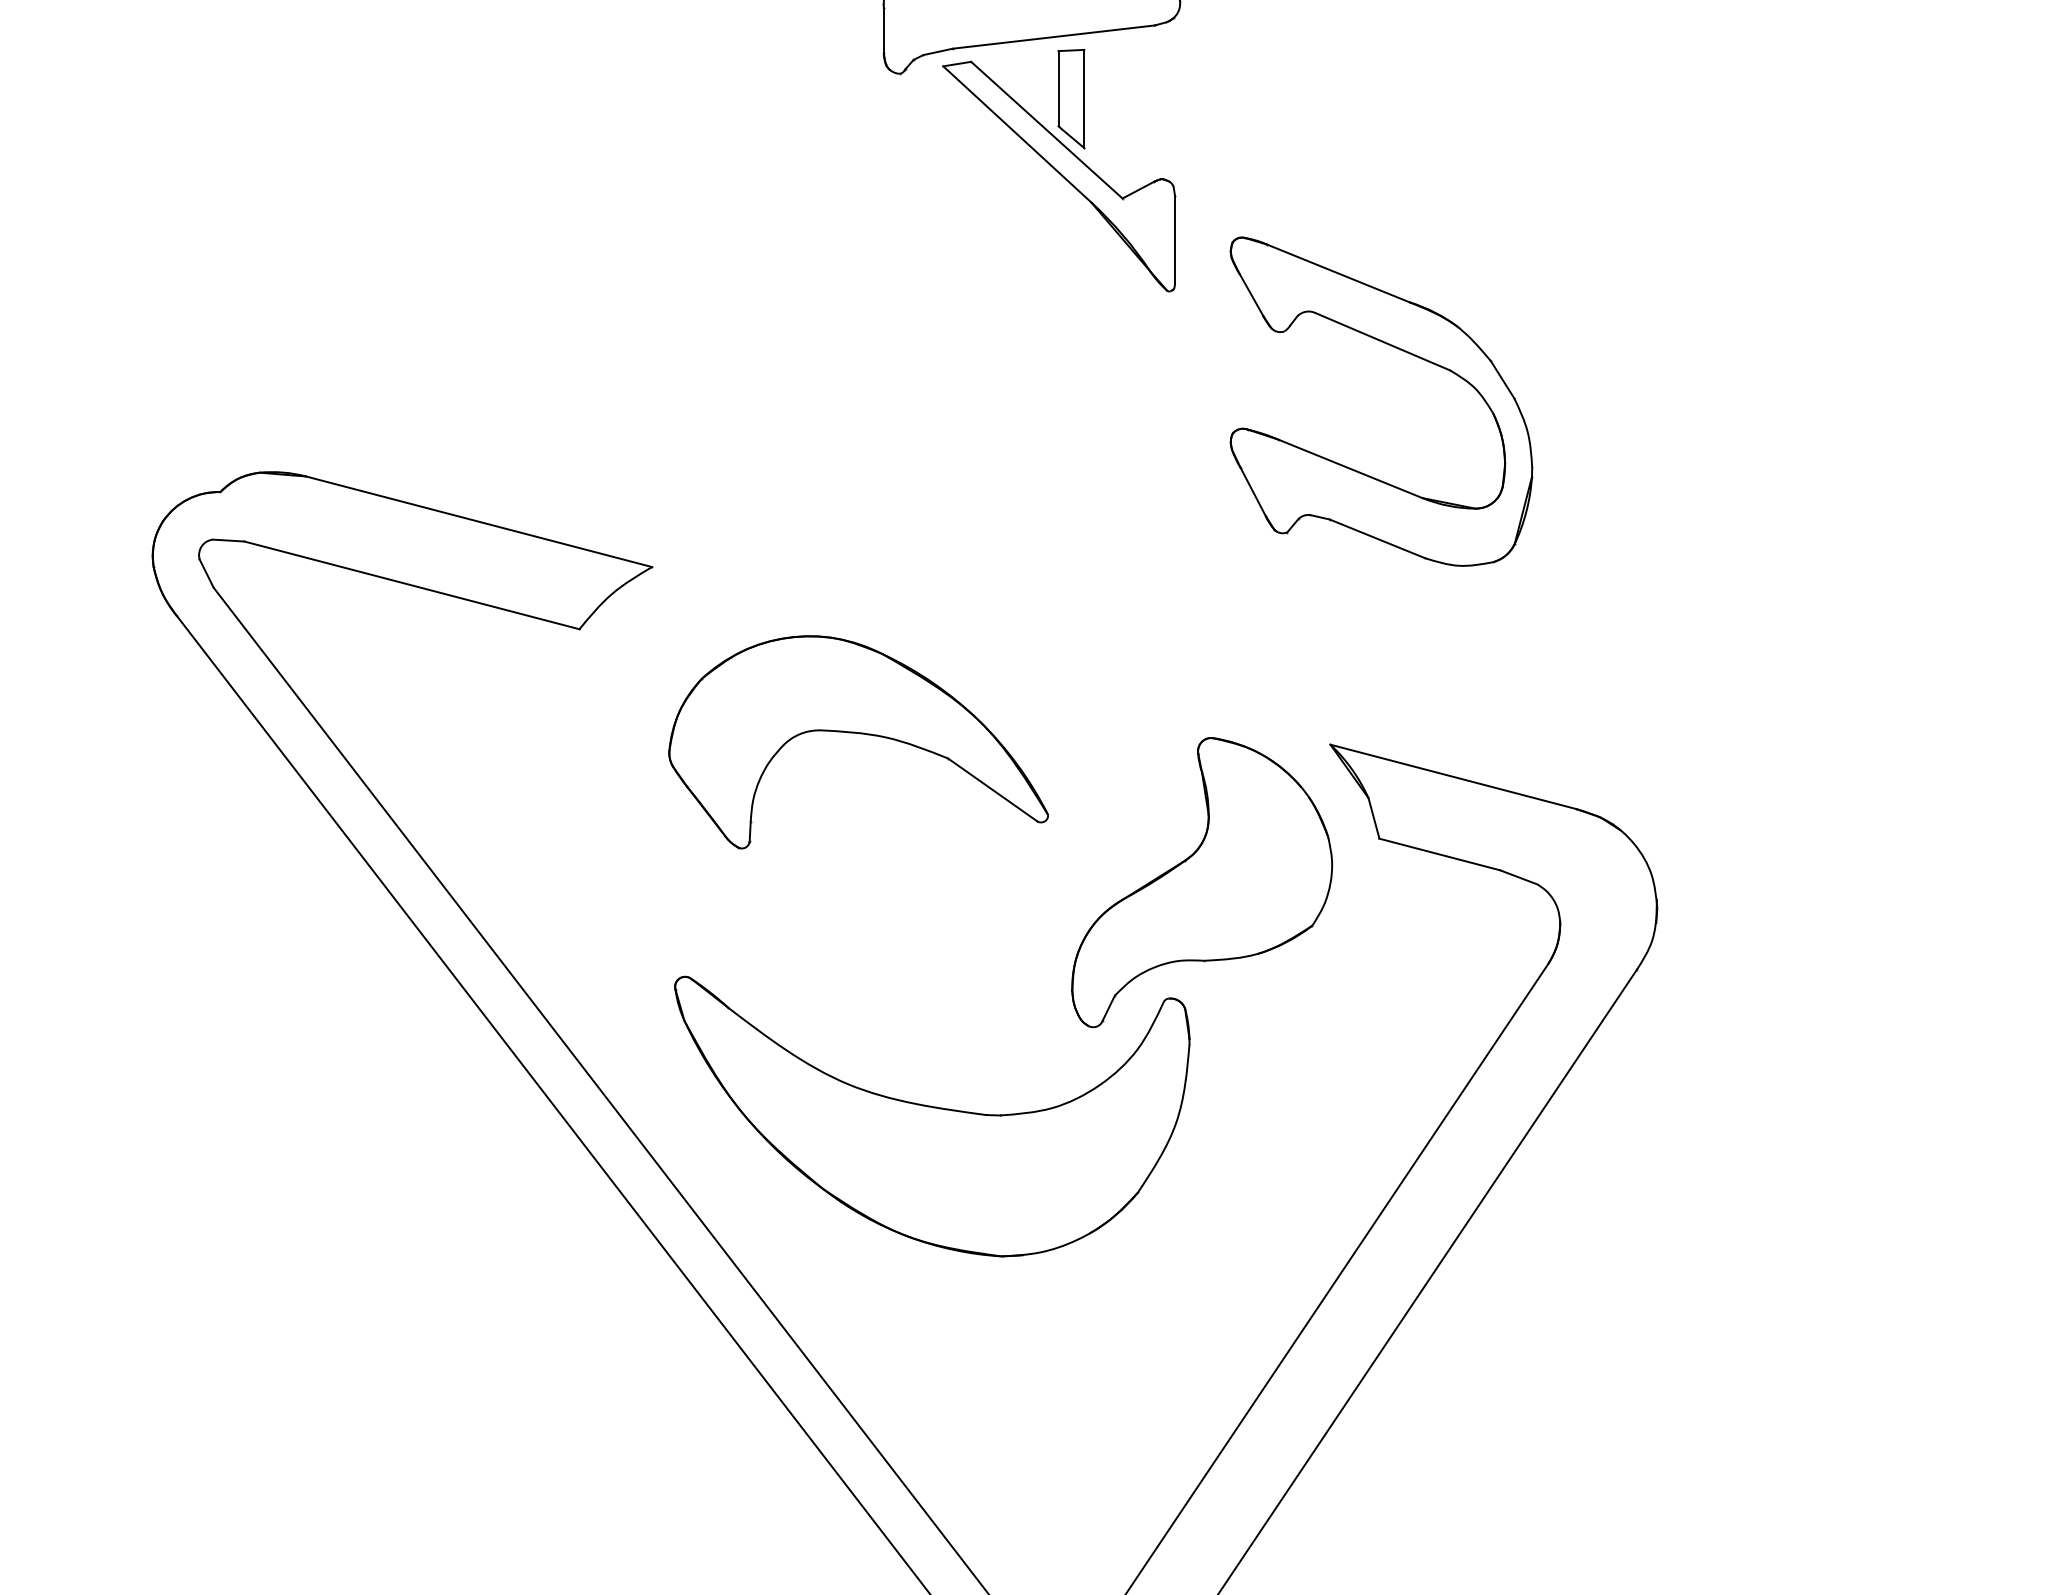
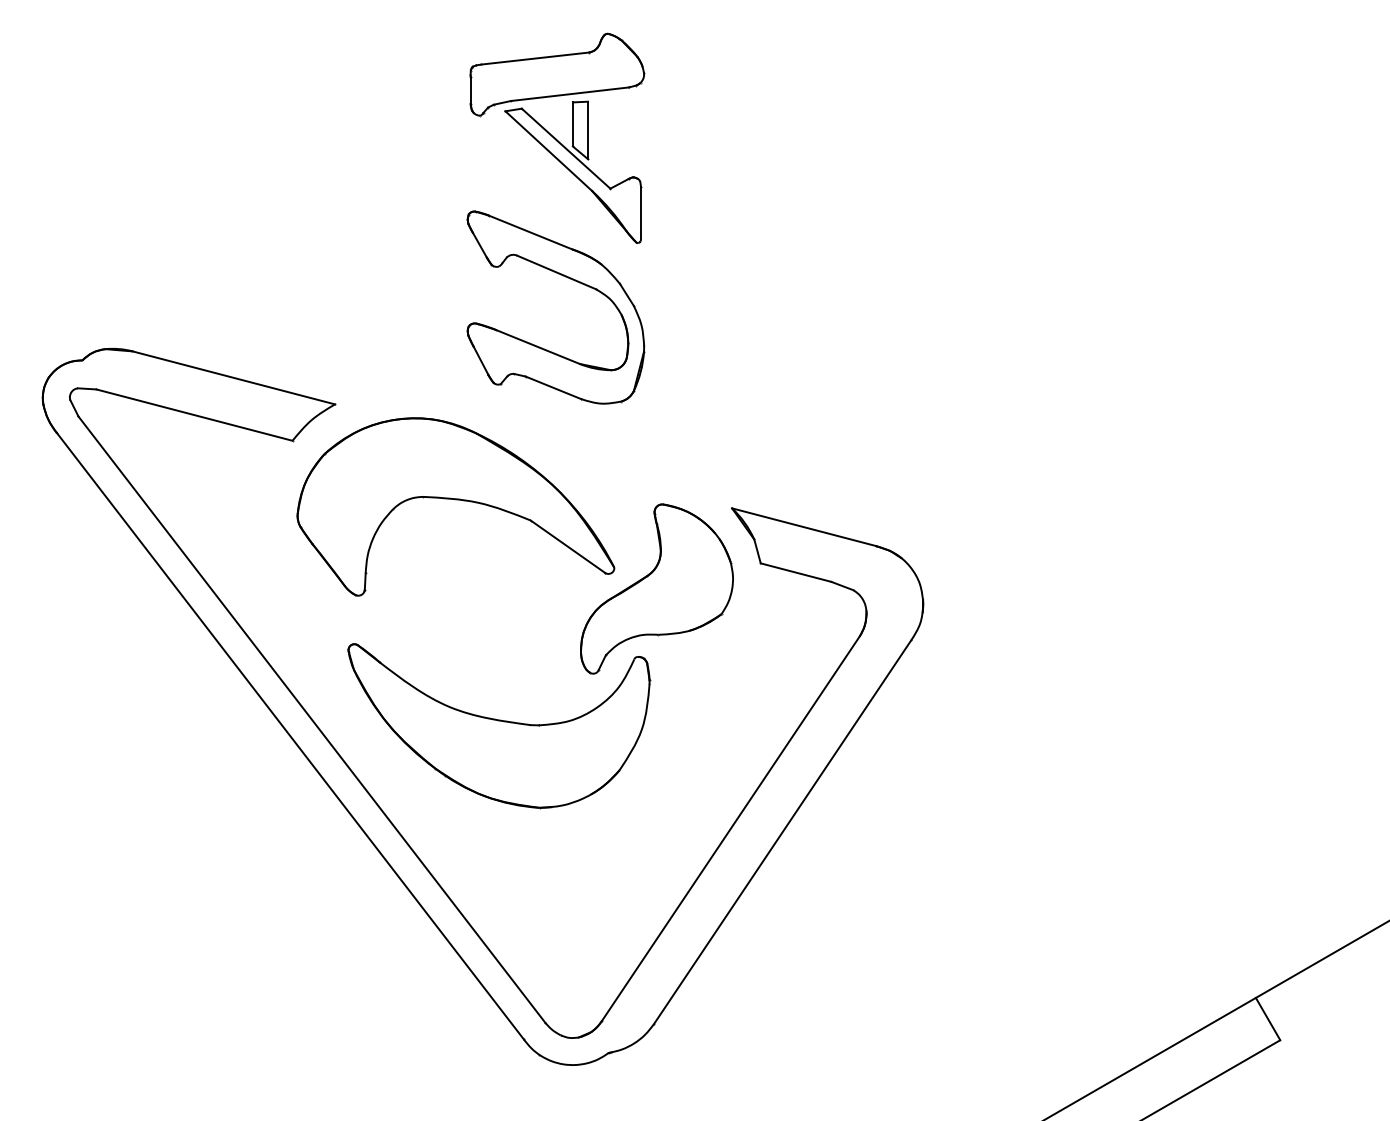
part: (1401, 351) -> (567, 278), moved
part: (857, 741) -> (455, 506), size x1.43

